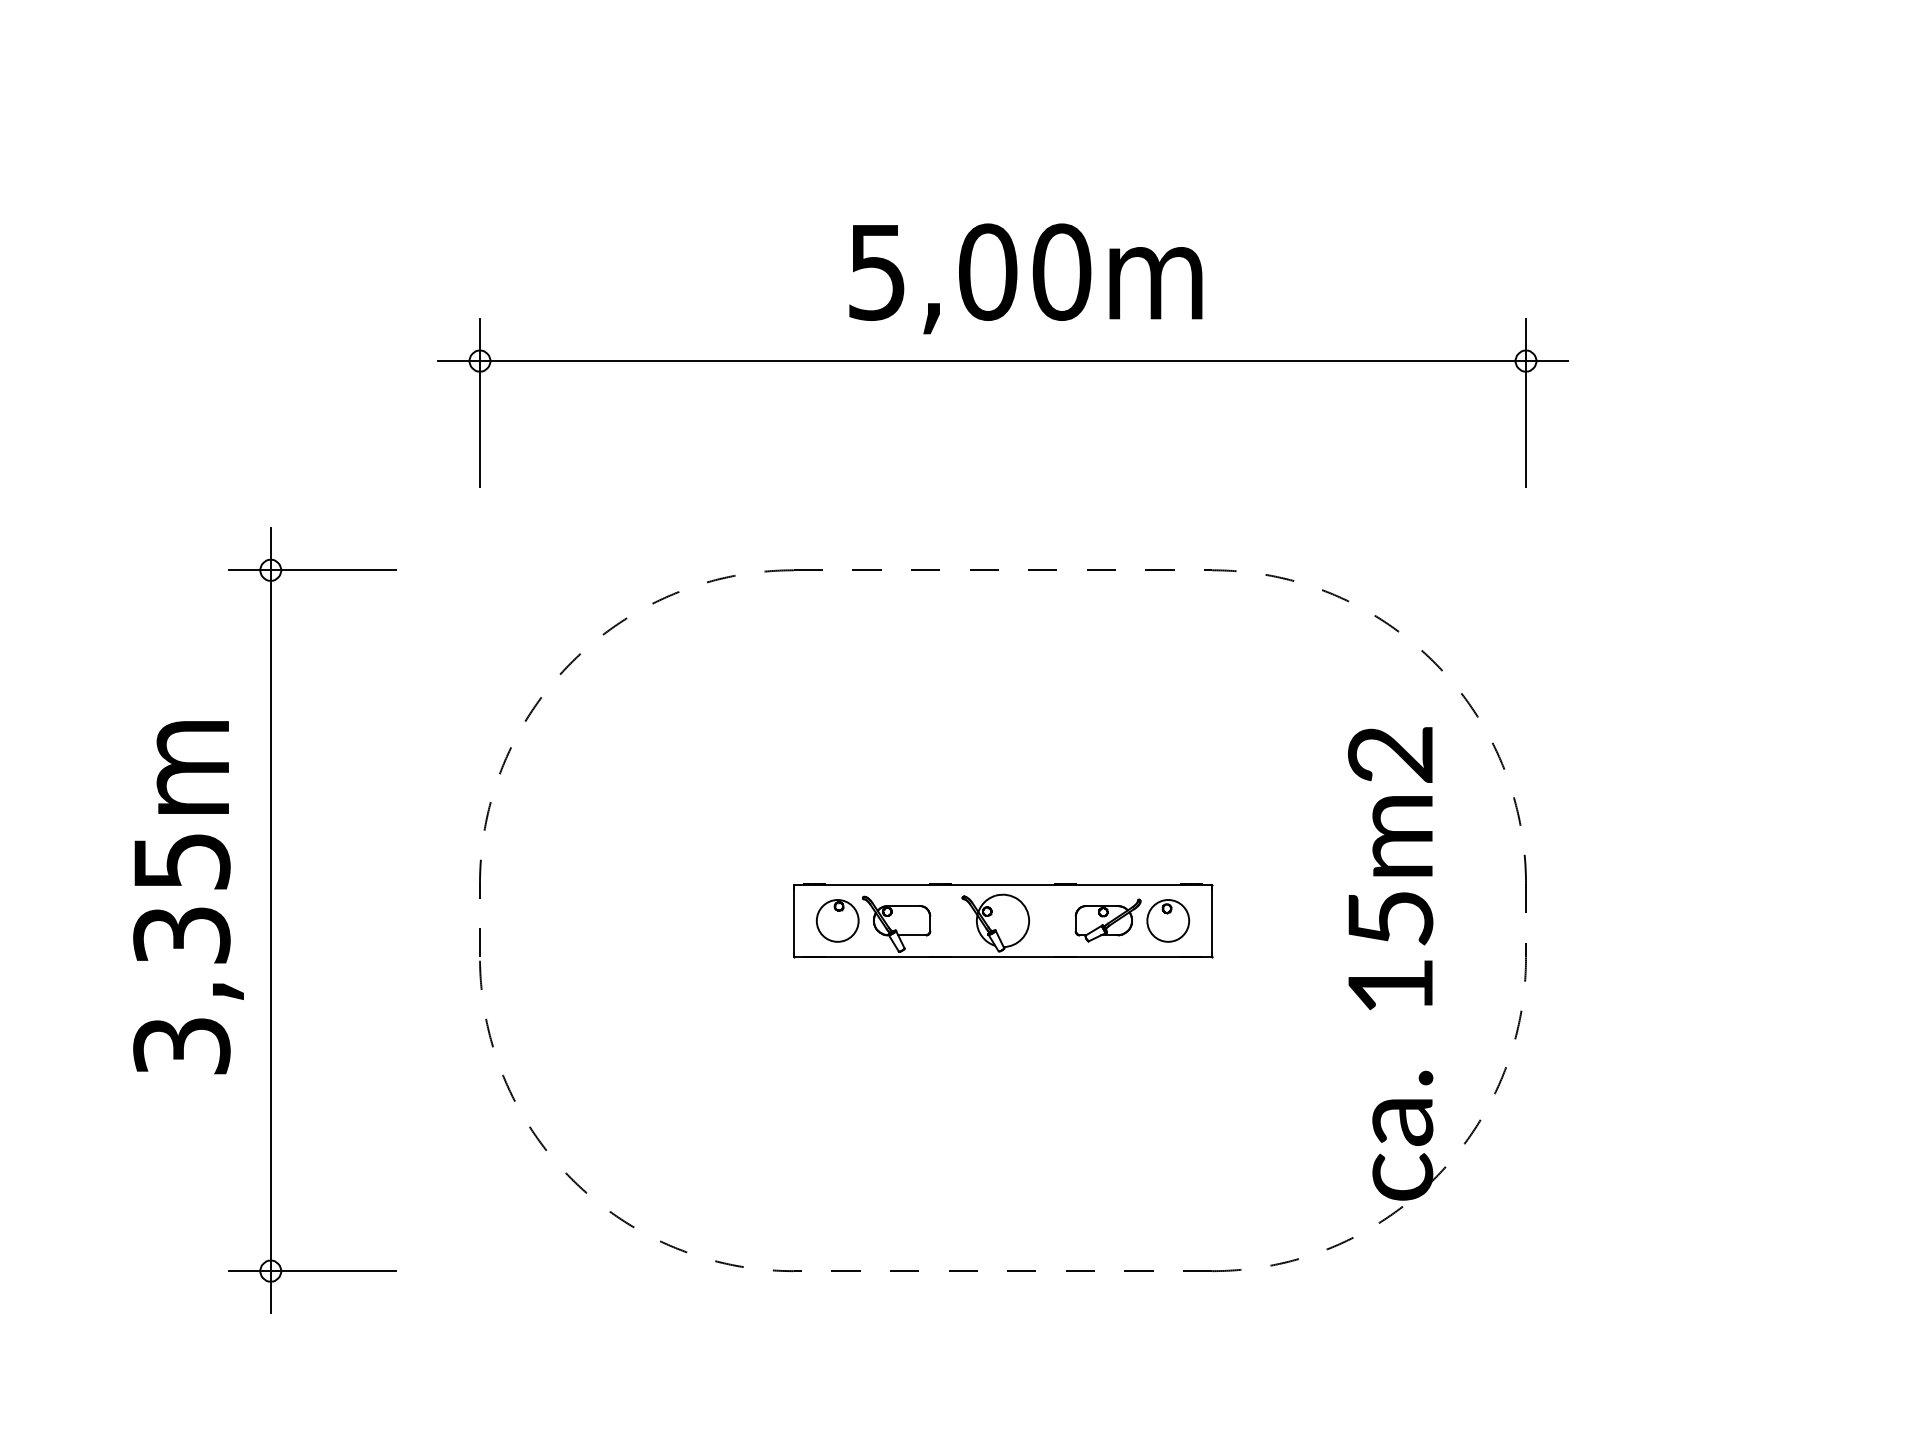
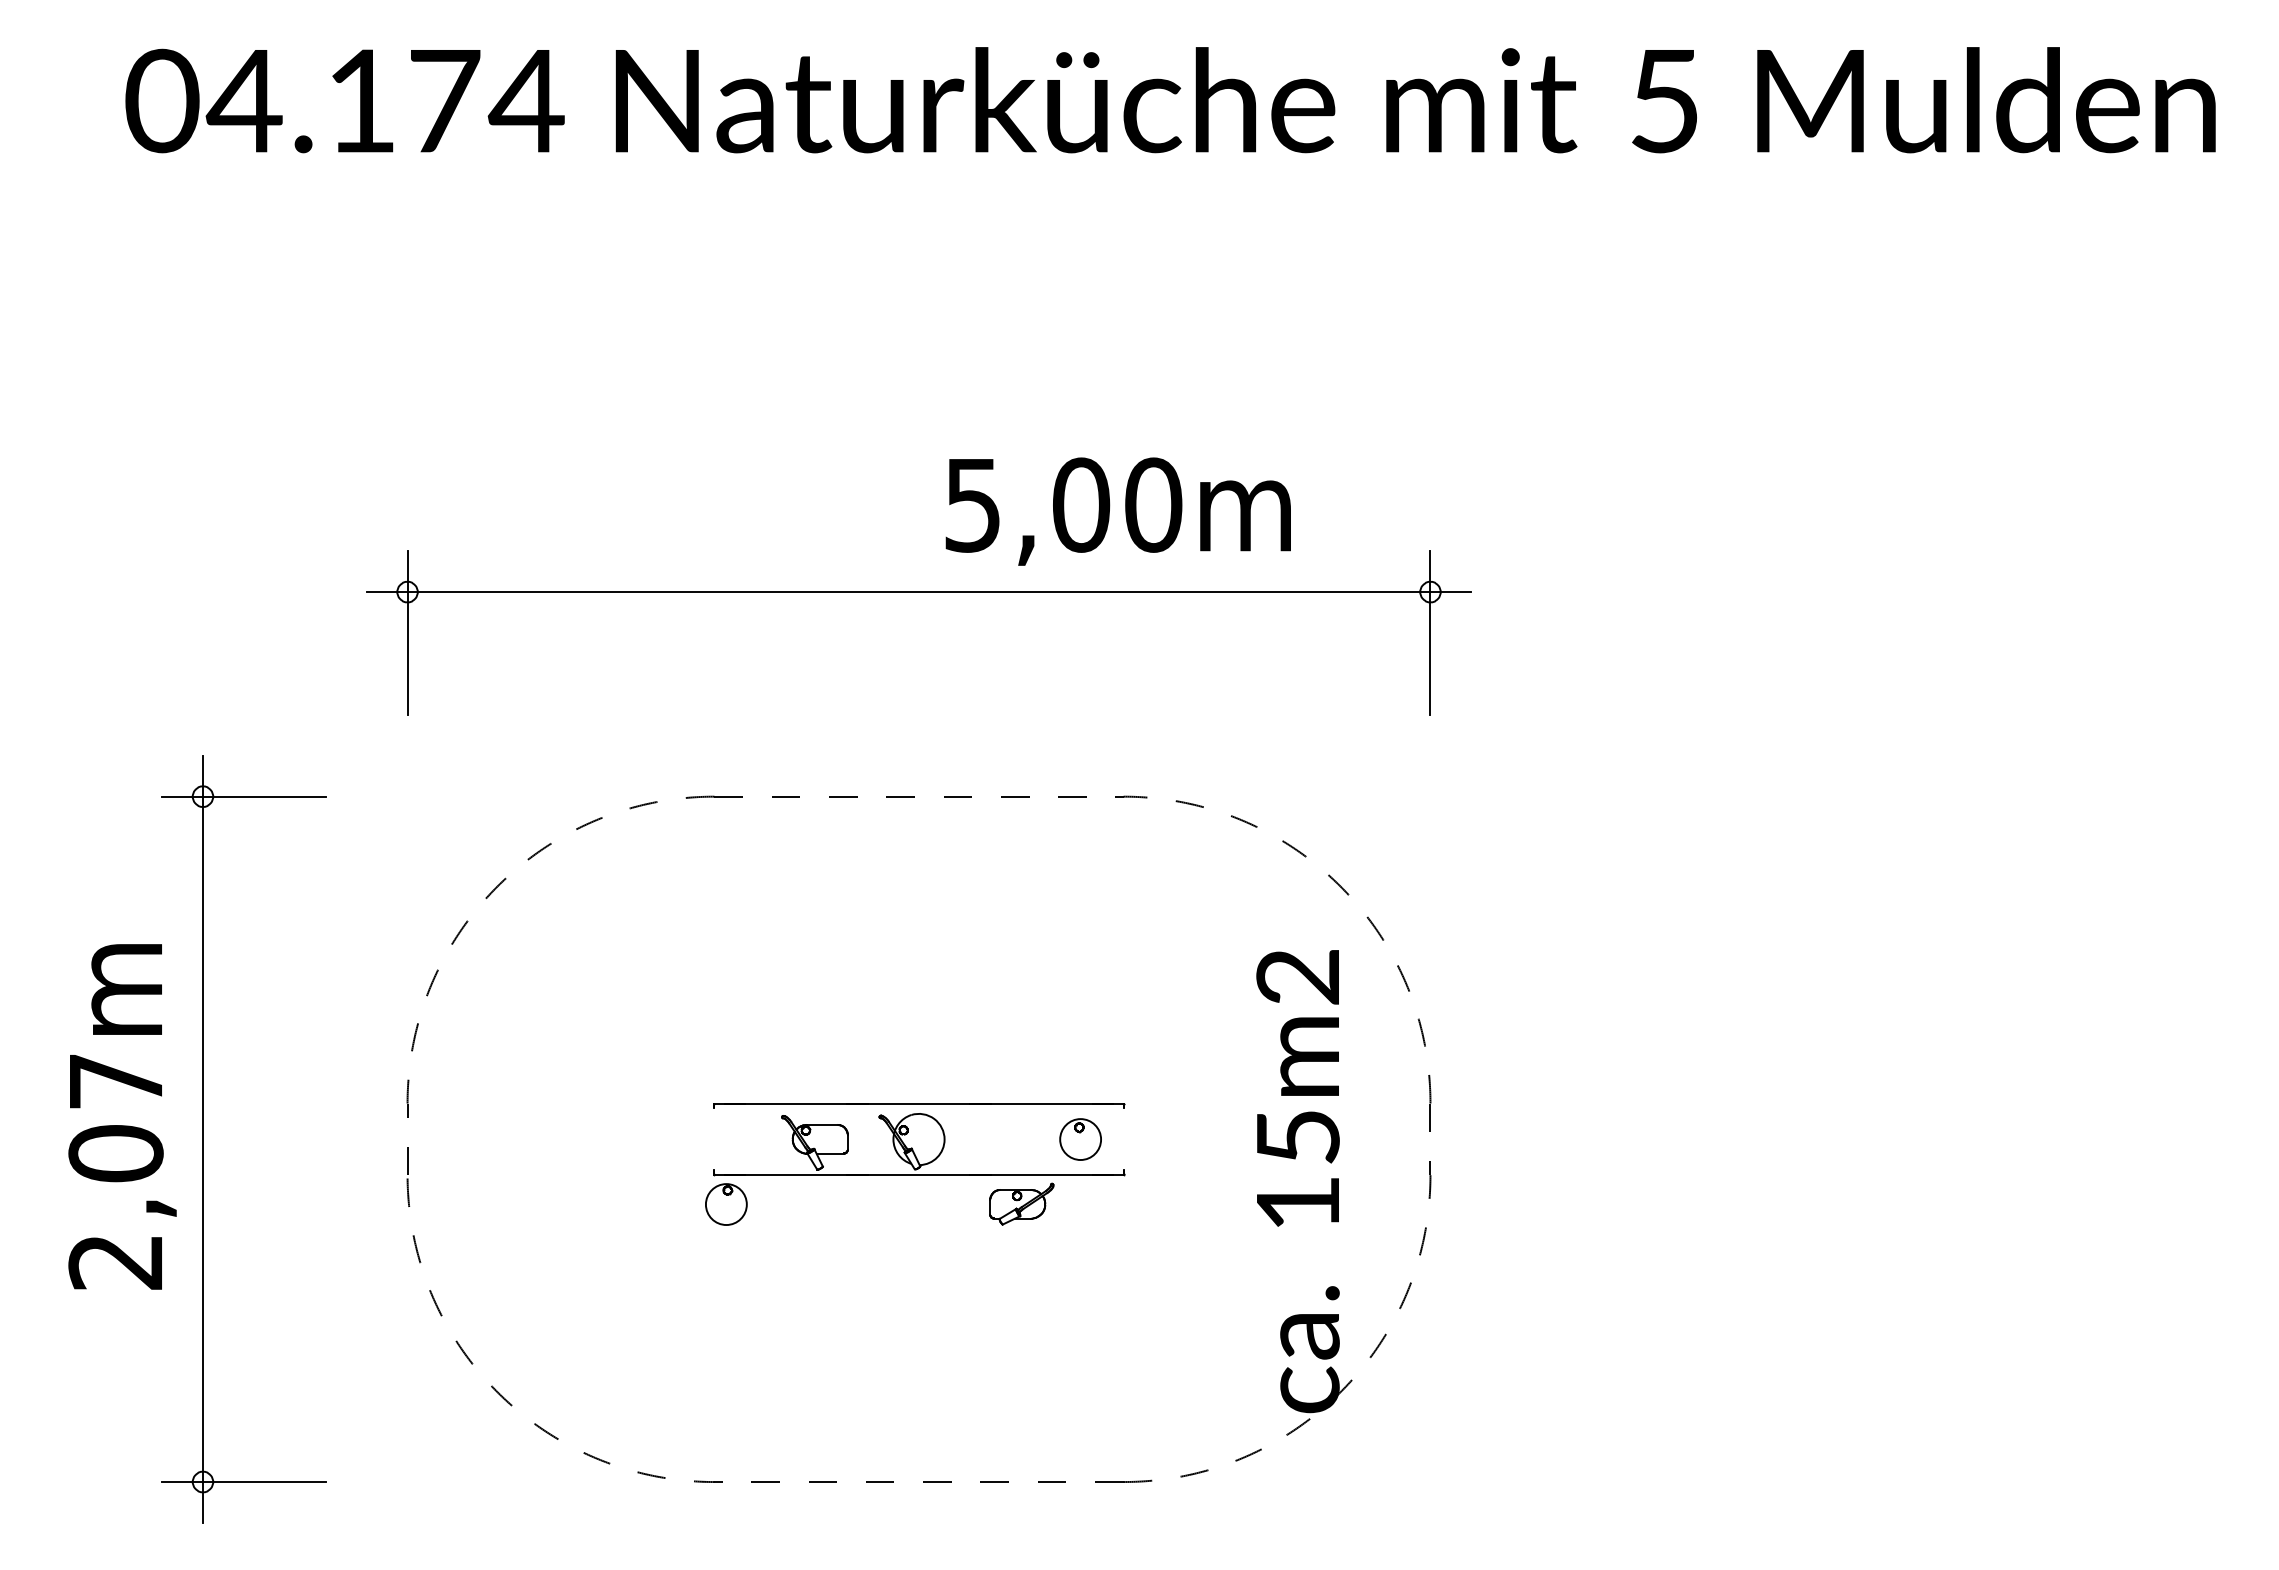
text: (1024, 278) -> (1117, 511), moved
part: (1107, 919) -> (1021, 1203), moved
line: (793, 920) -> (714, 1139), removed
part: (837, 920) -> (726, 1204), moved
line: (1212, 920) -> (1123, 1139), removed
text: (181, 954) -> (115, 1172), 3,35m -> 2,07m

